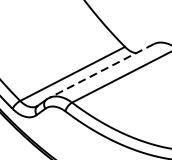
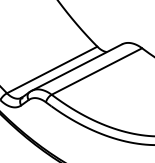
line: (100, 71) -> (76, 67), dashed -> solid

